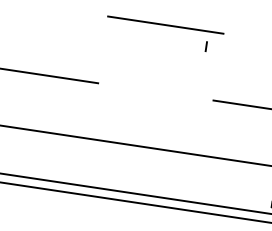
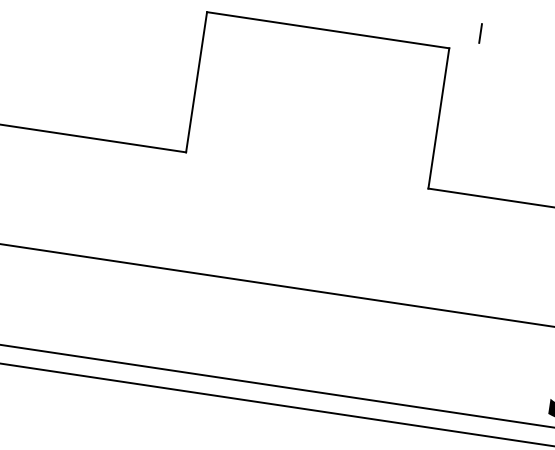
line: (205, 46) -> (478, 33), moved
line: (103, 49) -> (197, 81), added
line: (218, 66) -> (438, 117), added

